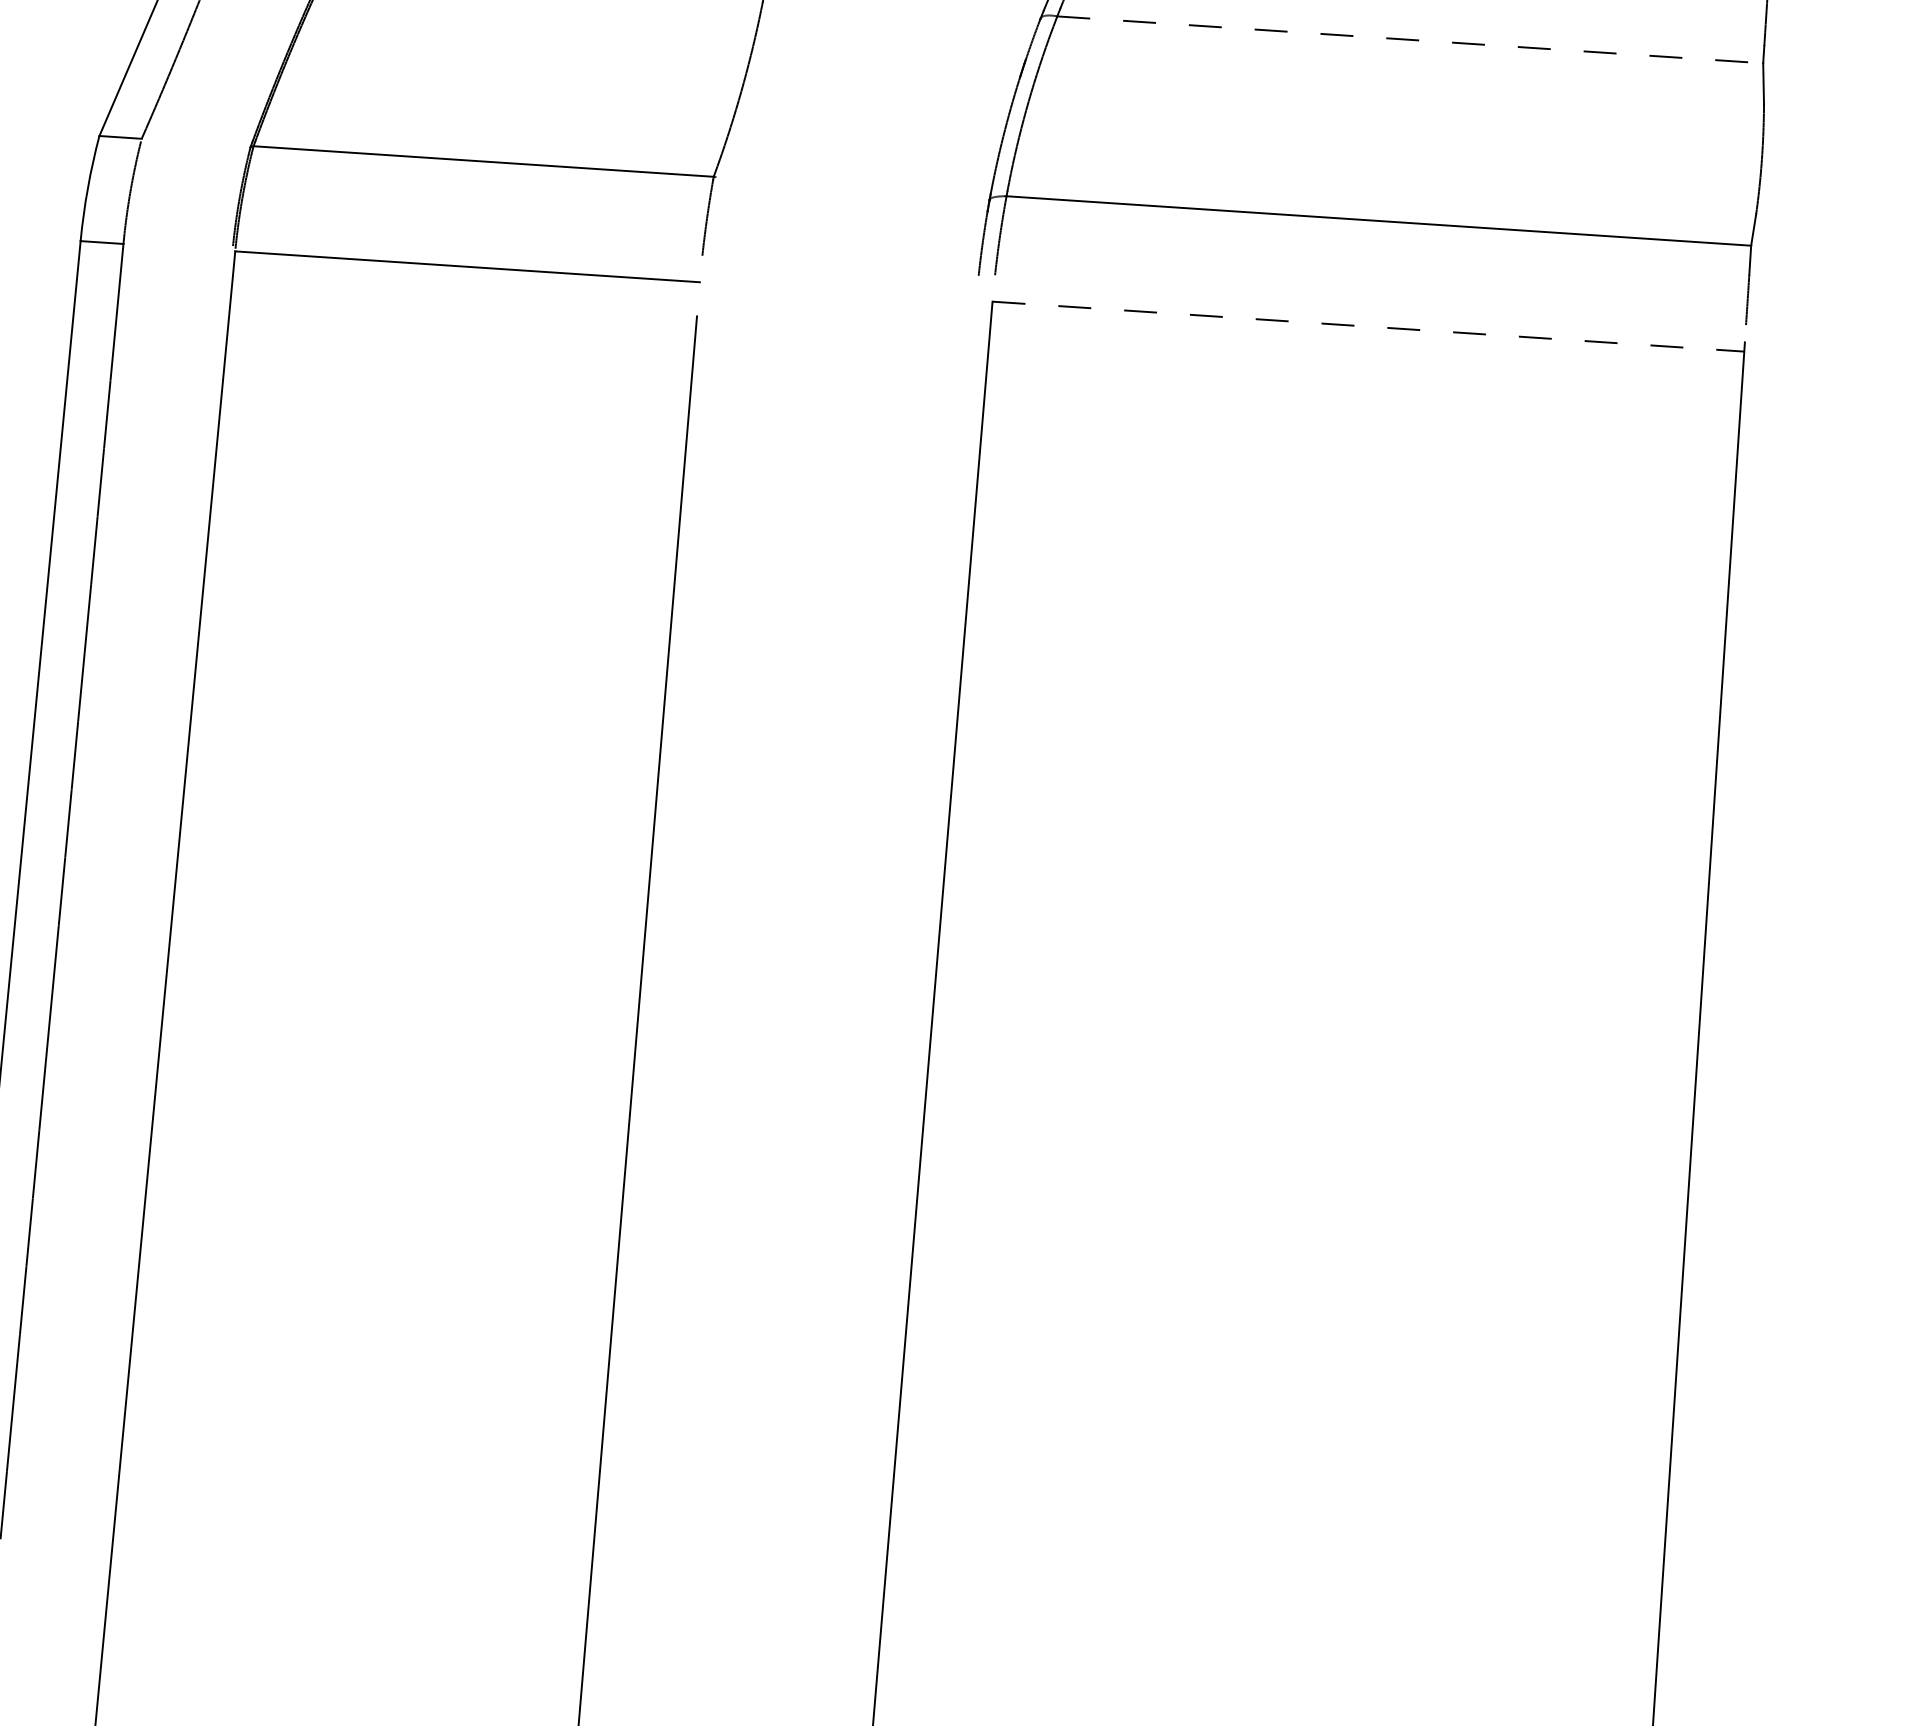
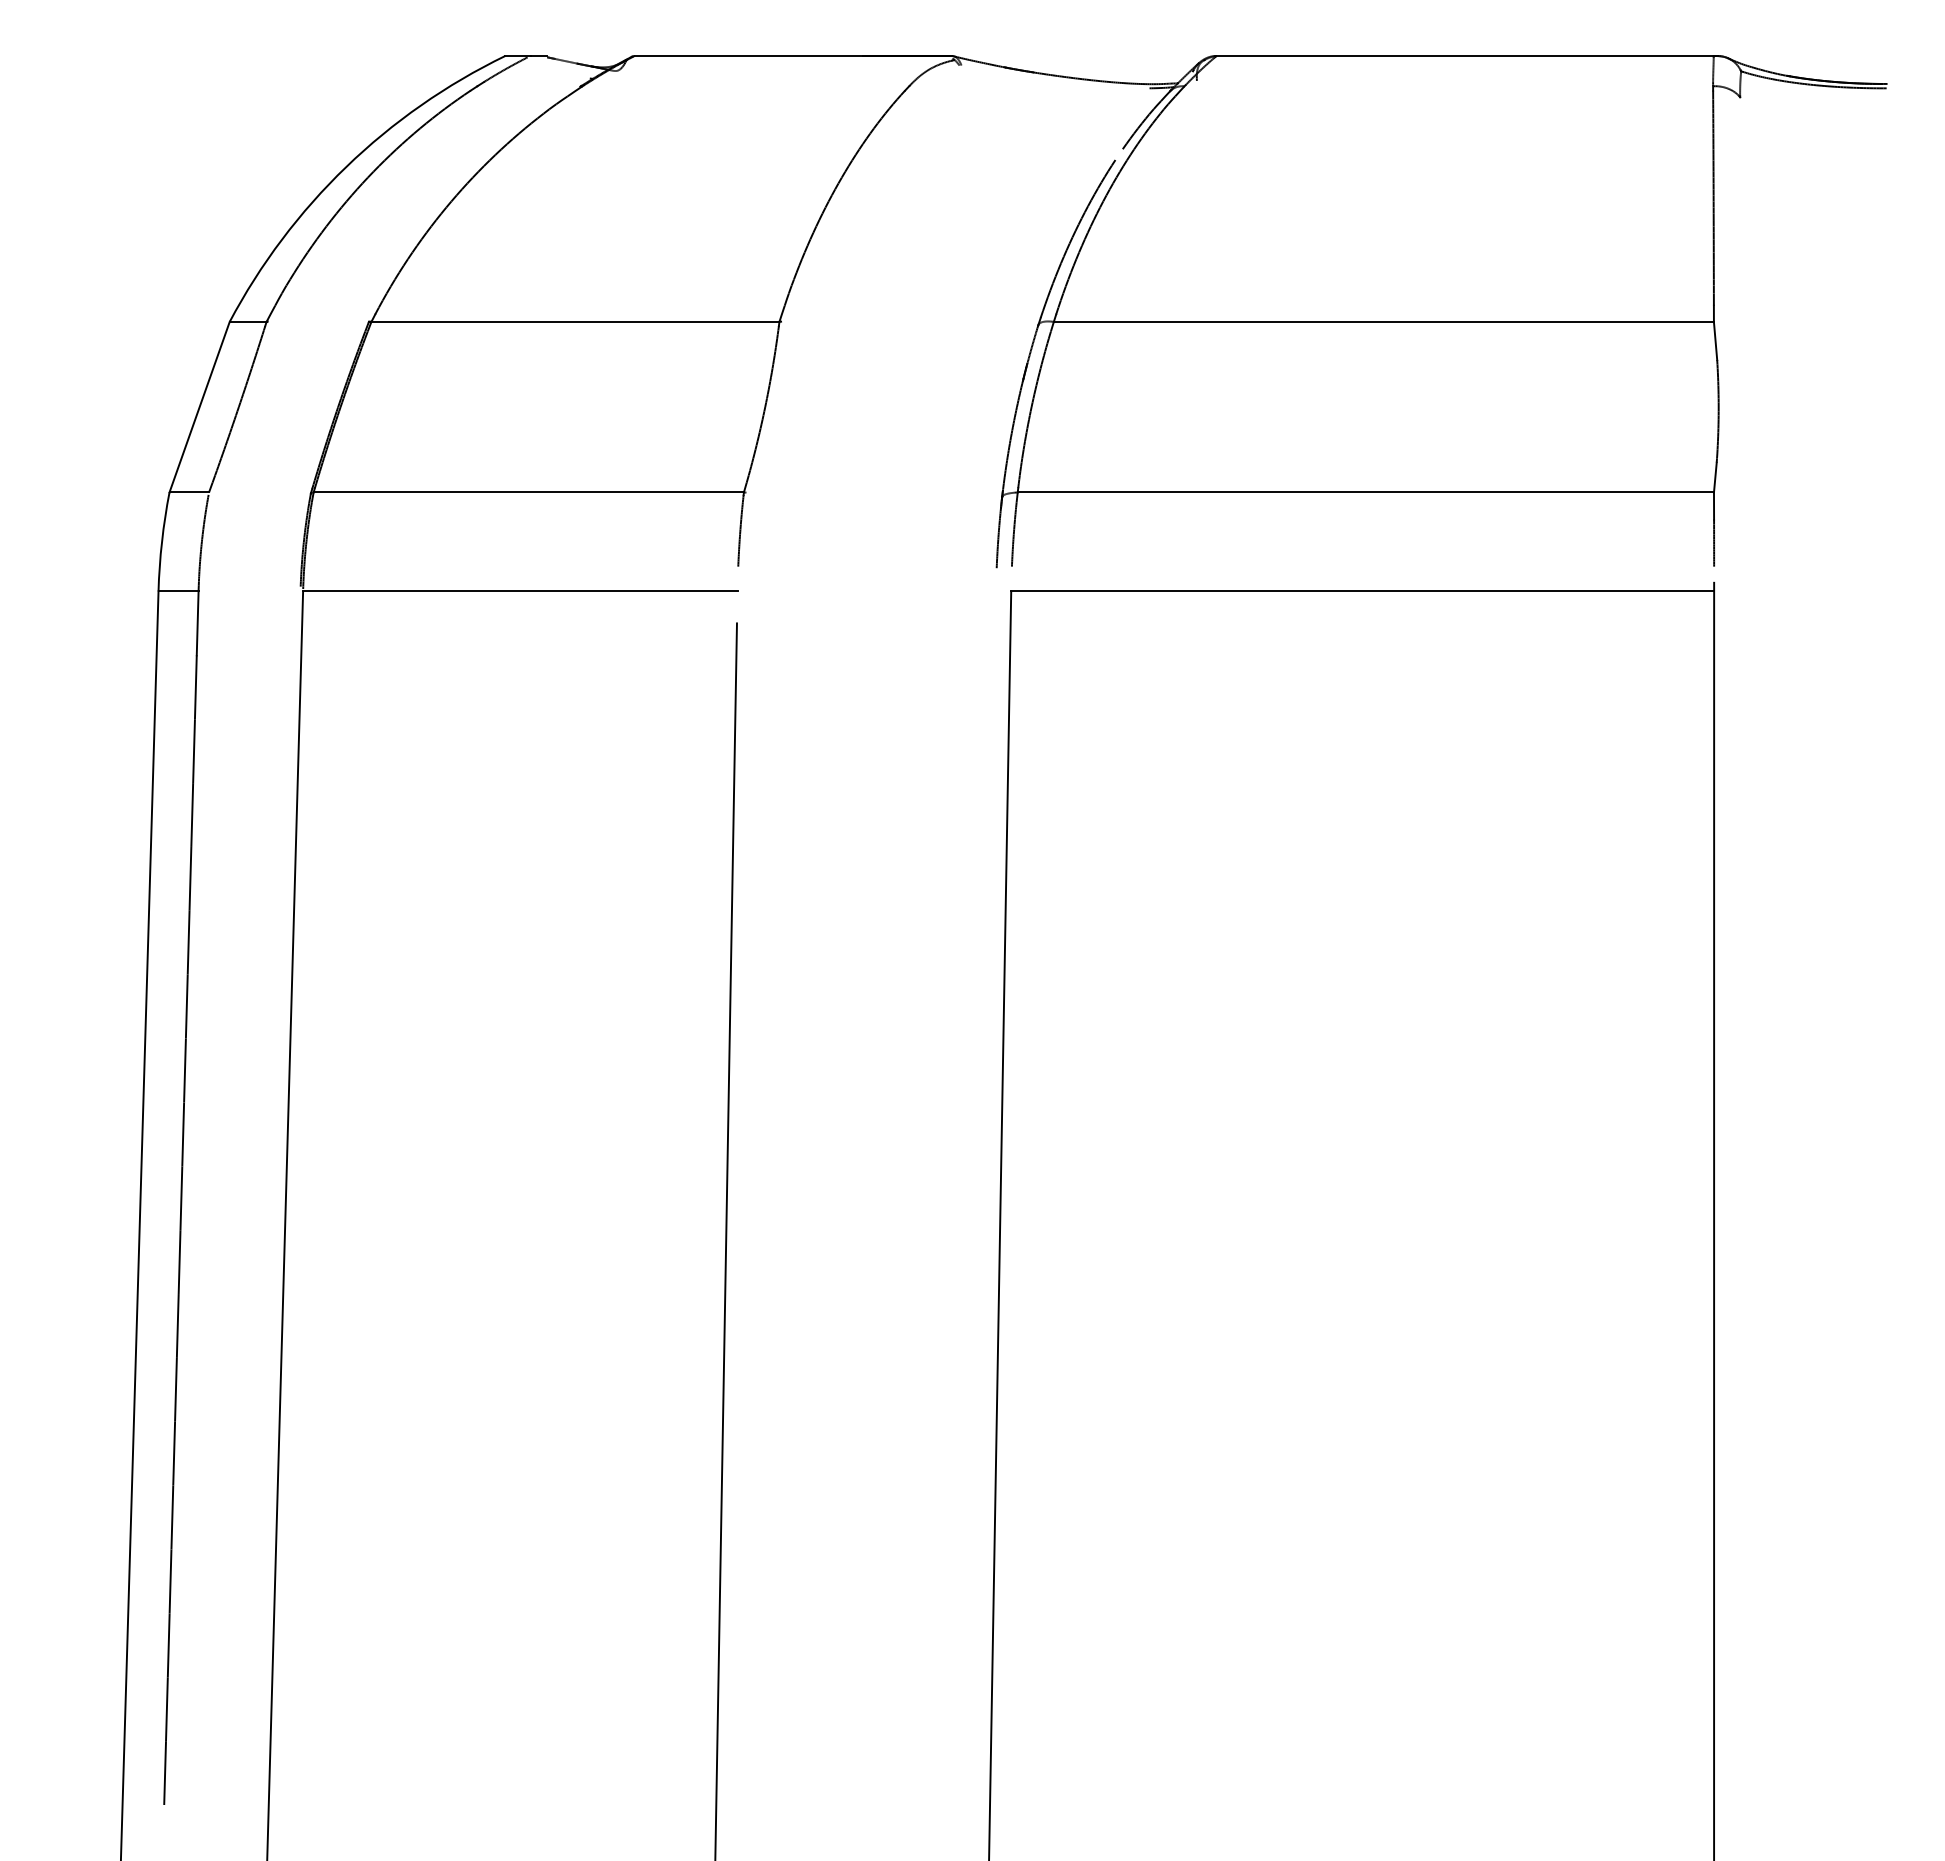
line: (1410, 39) -> (1384, 321), dashed -> solid
line: (1369, 326) -> (1363, 591), dashed -> solid

